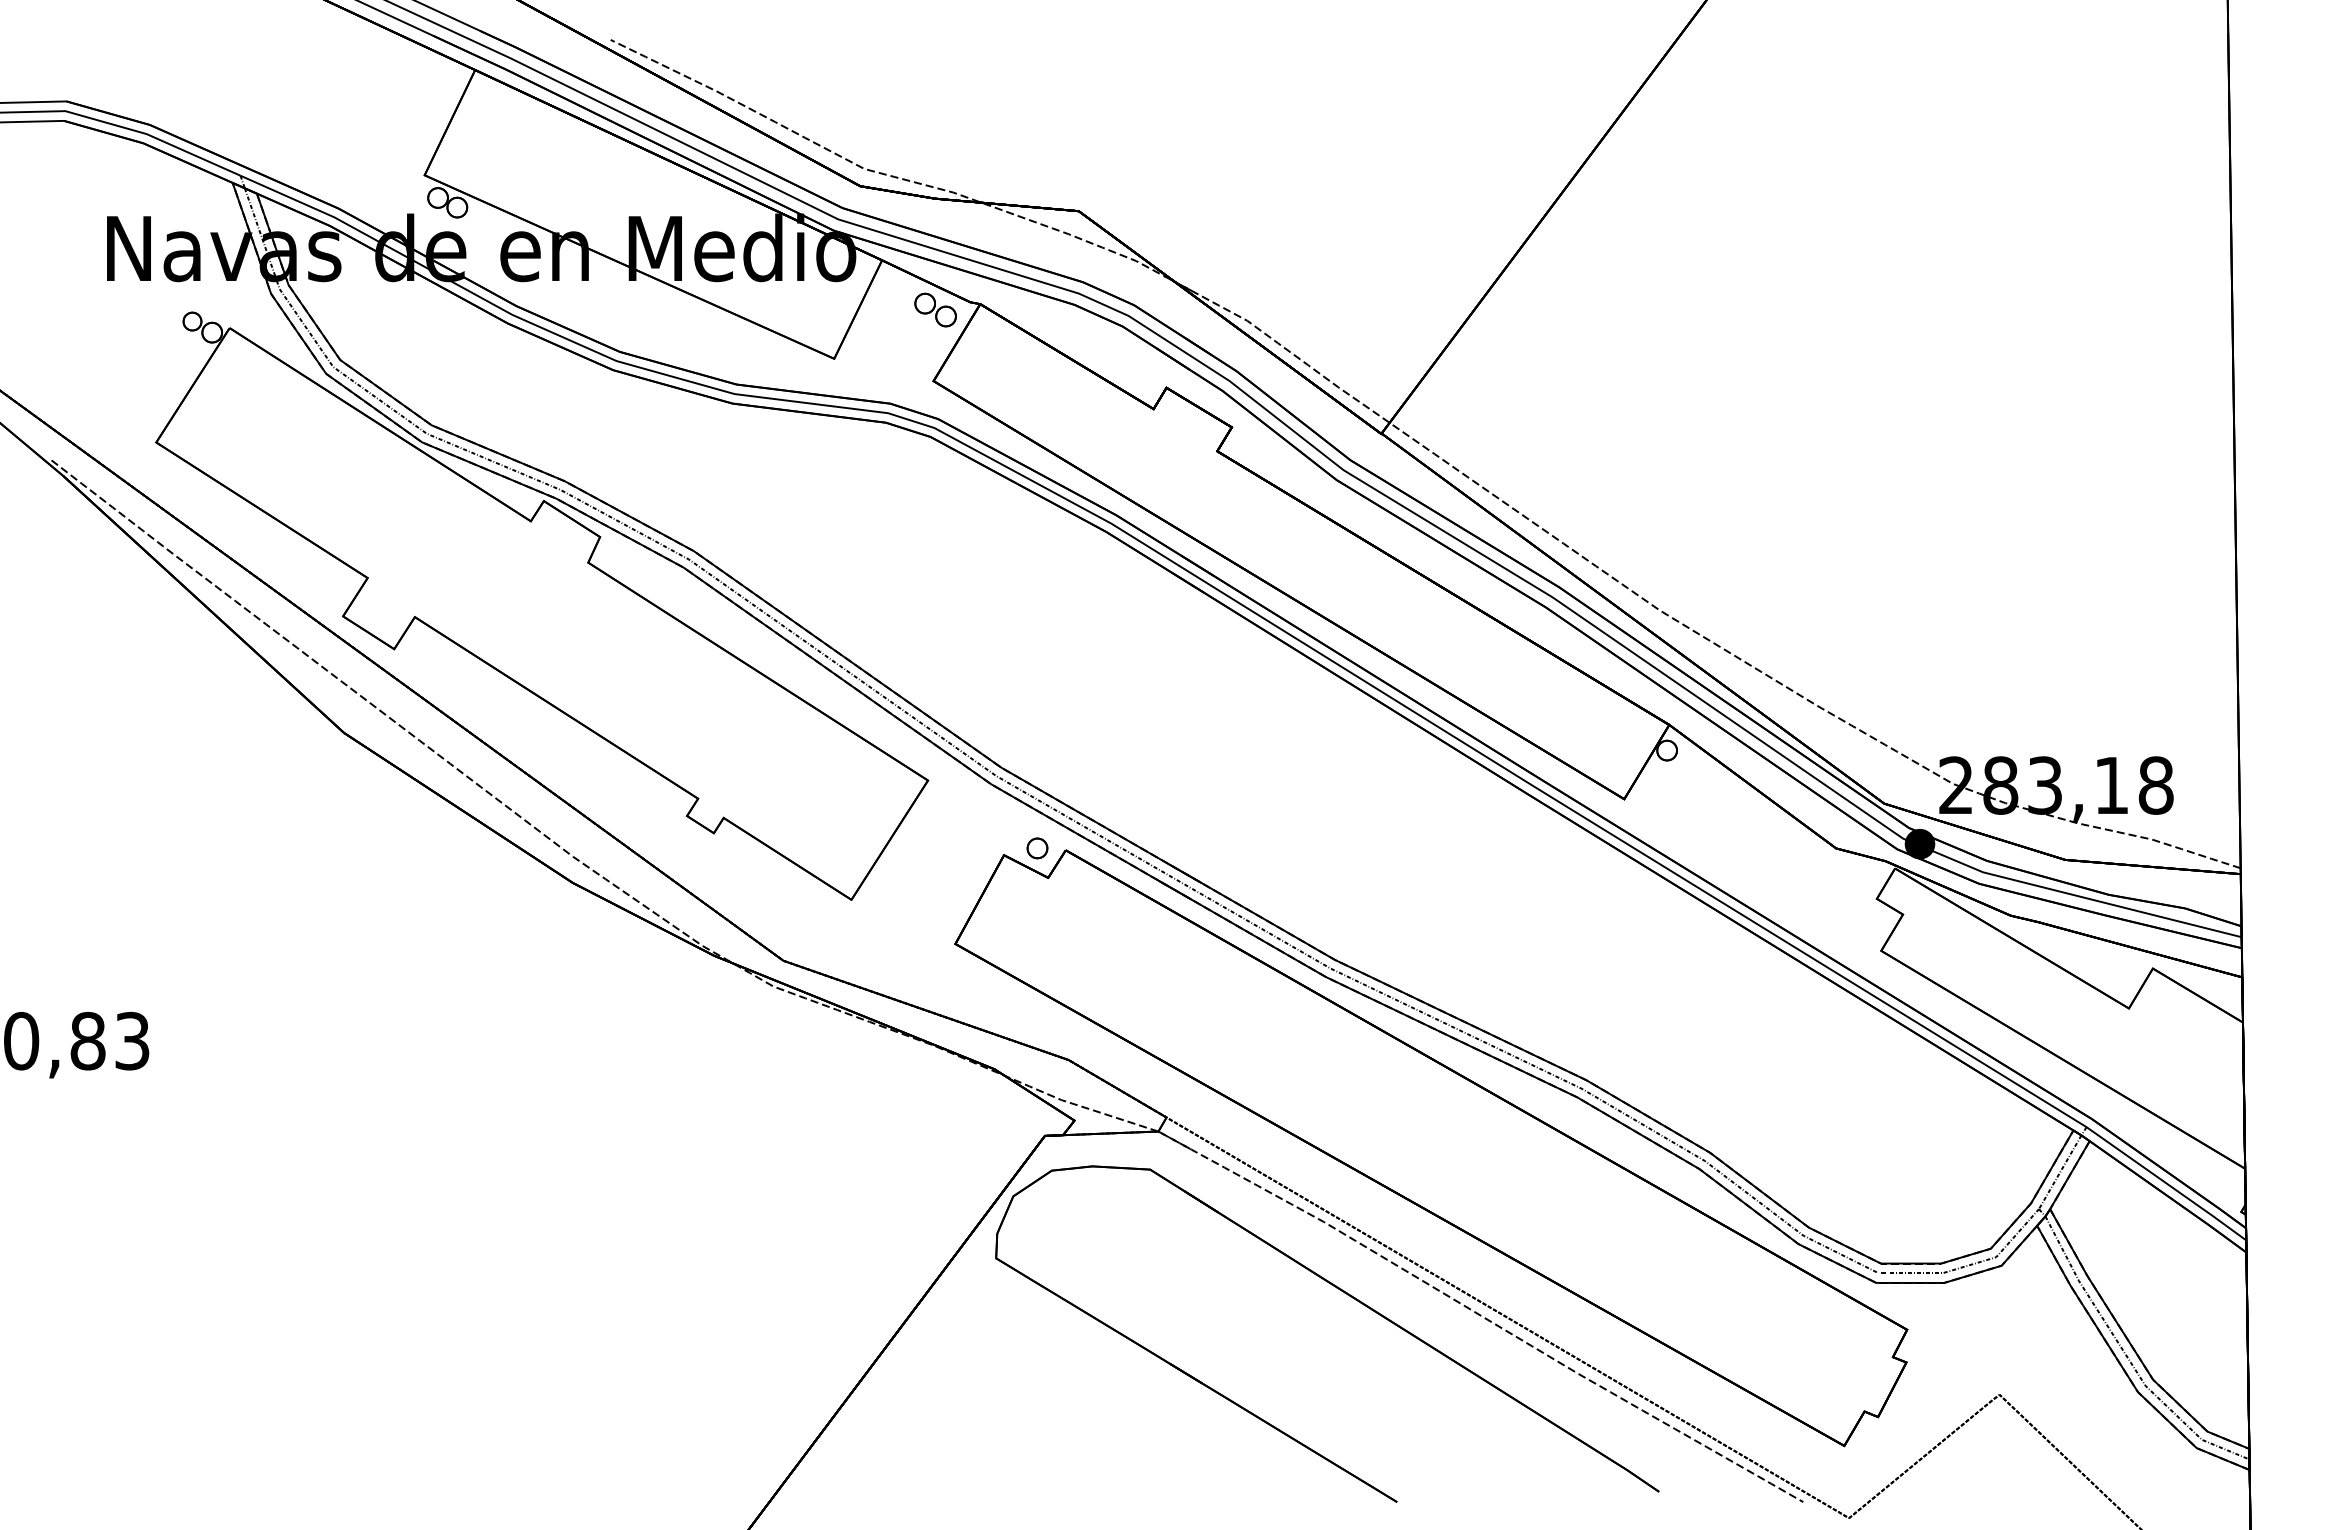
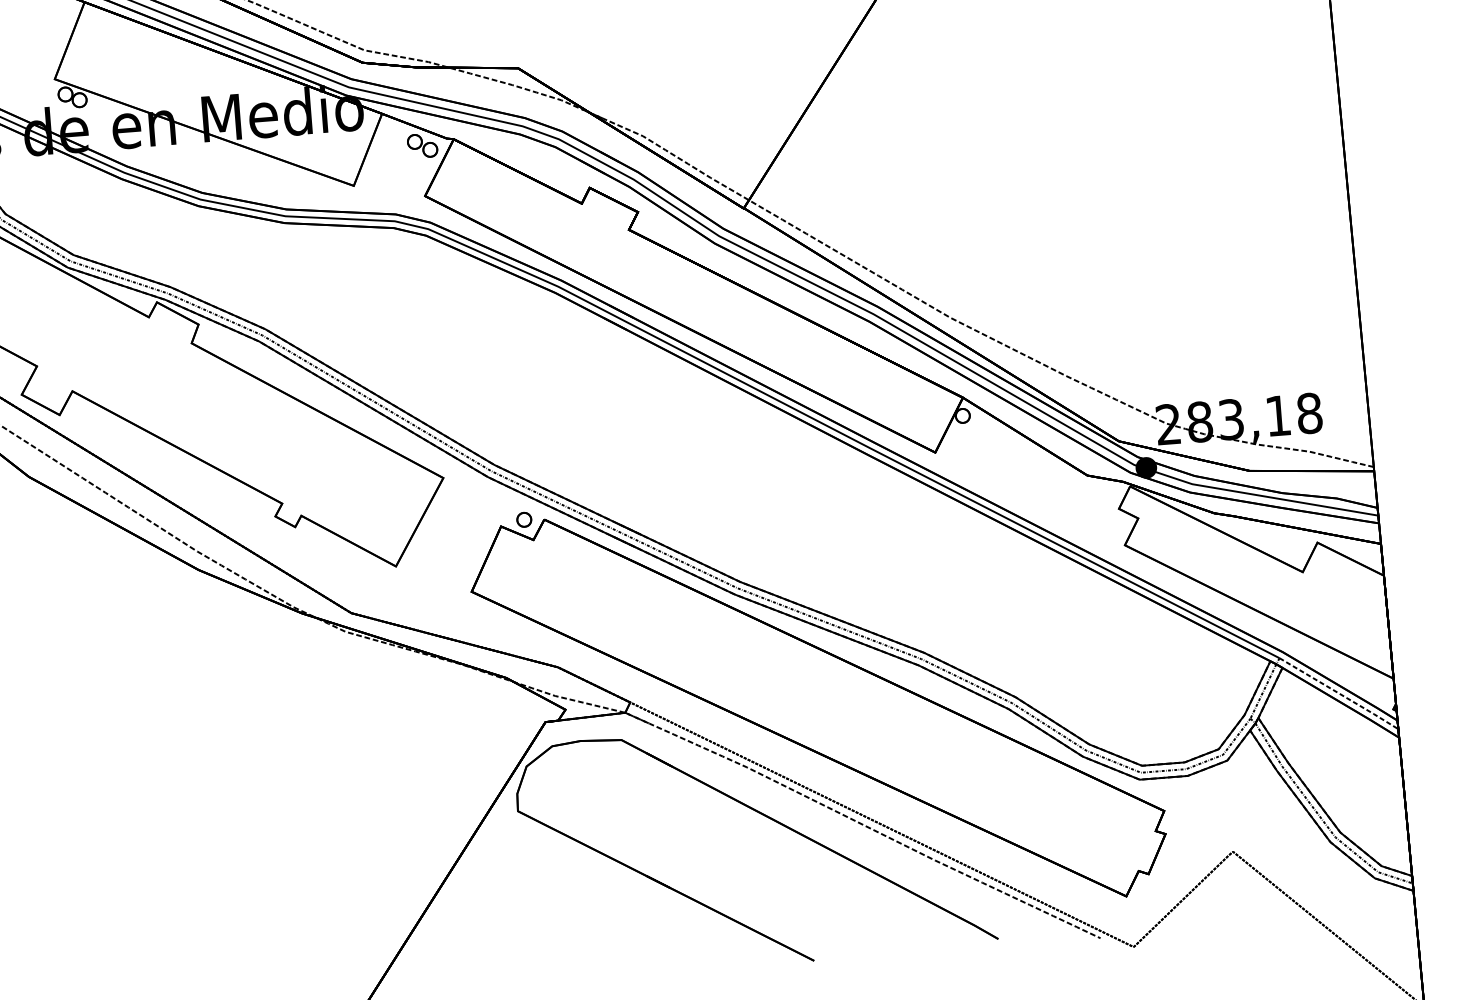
line: (2167, 1183) -> (1339, 693), solid -> dashed

